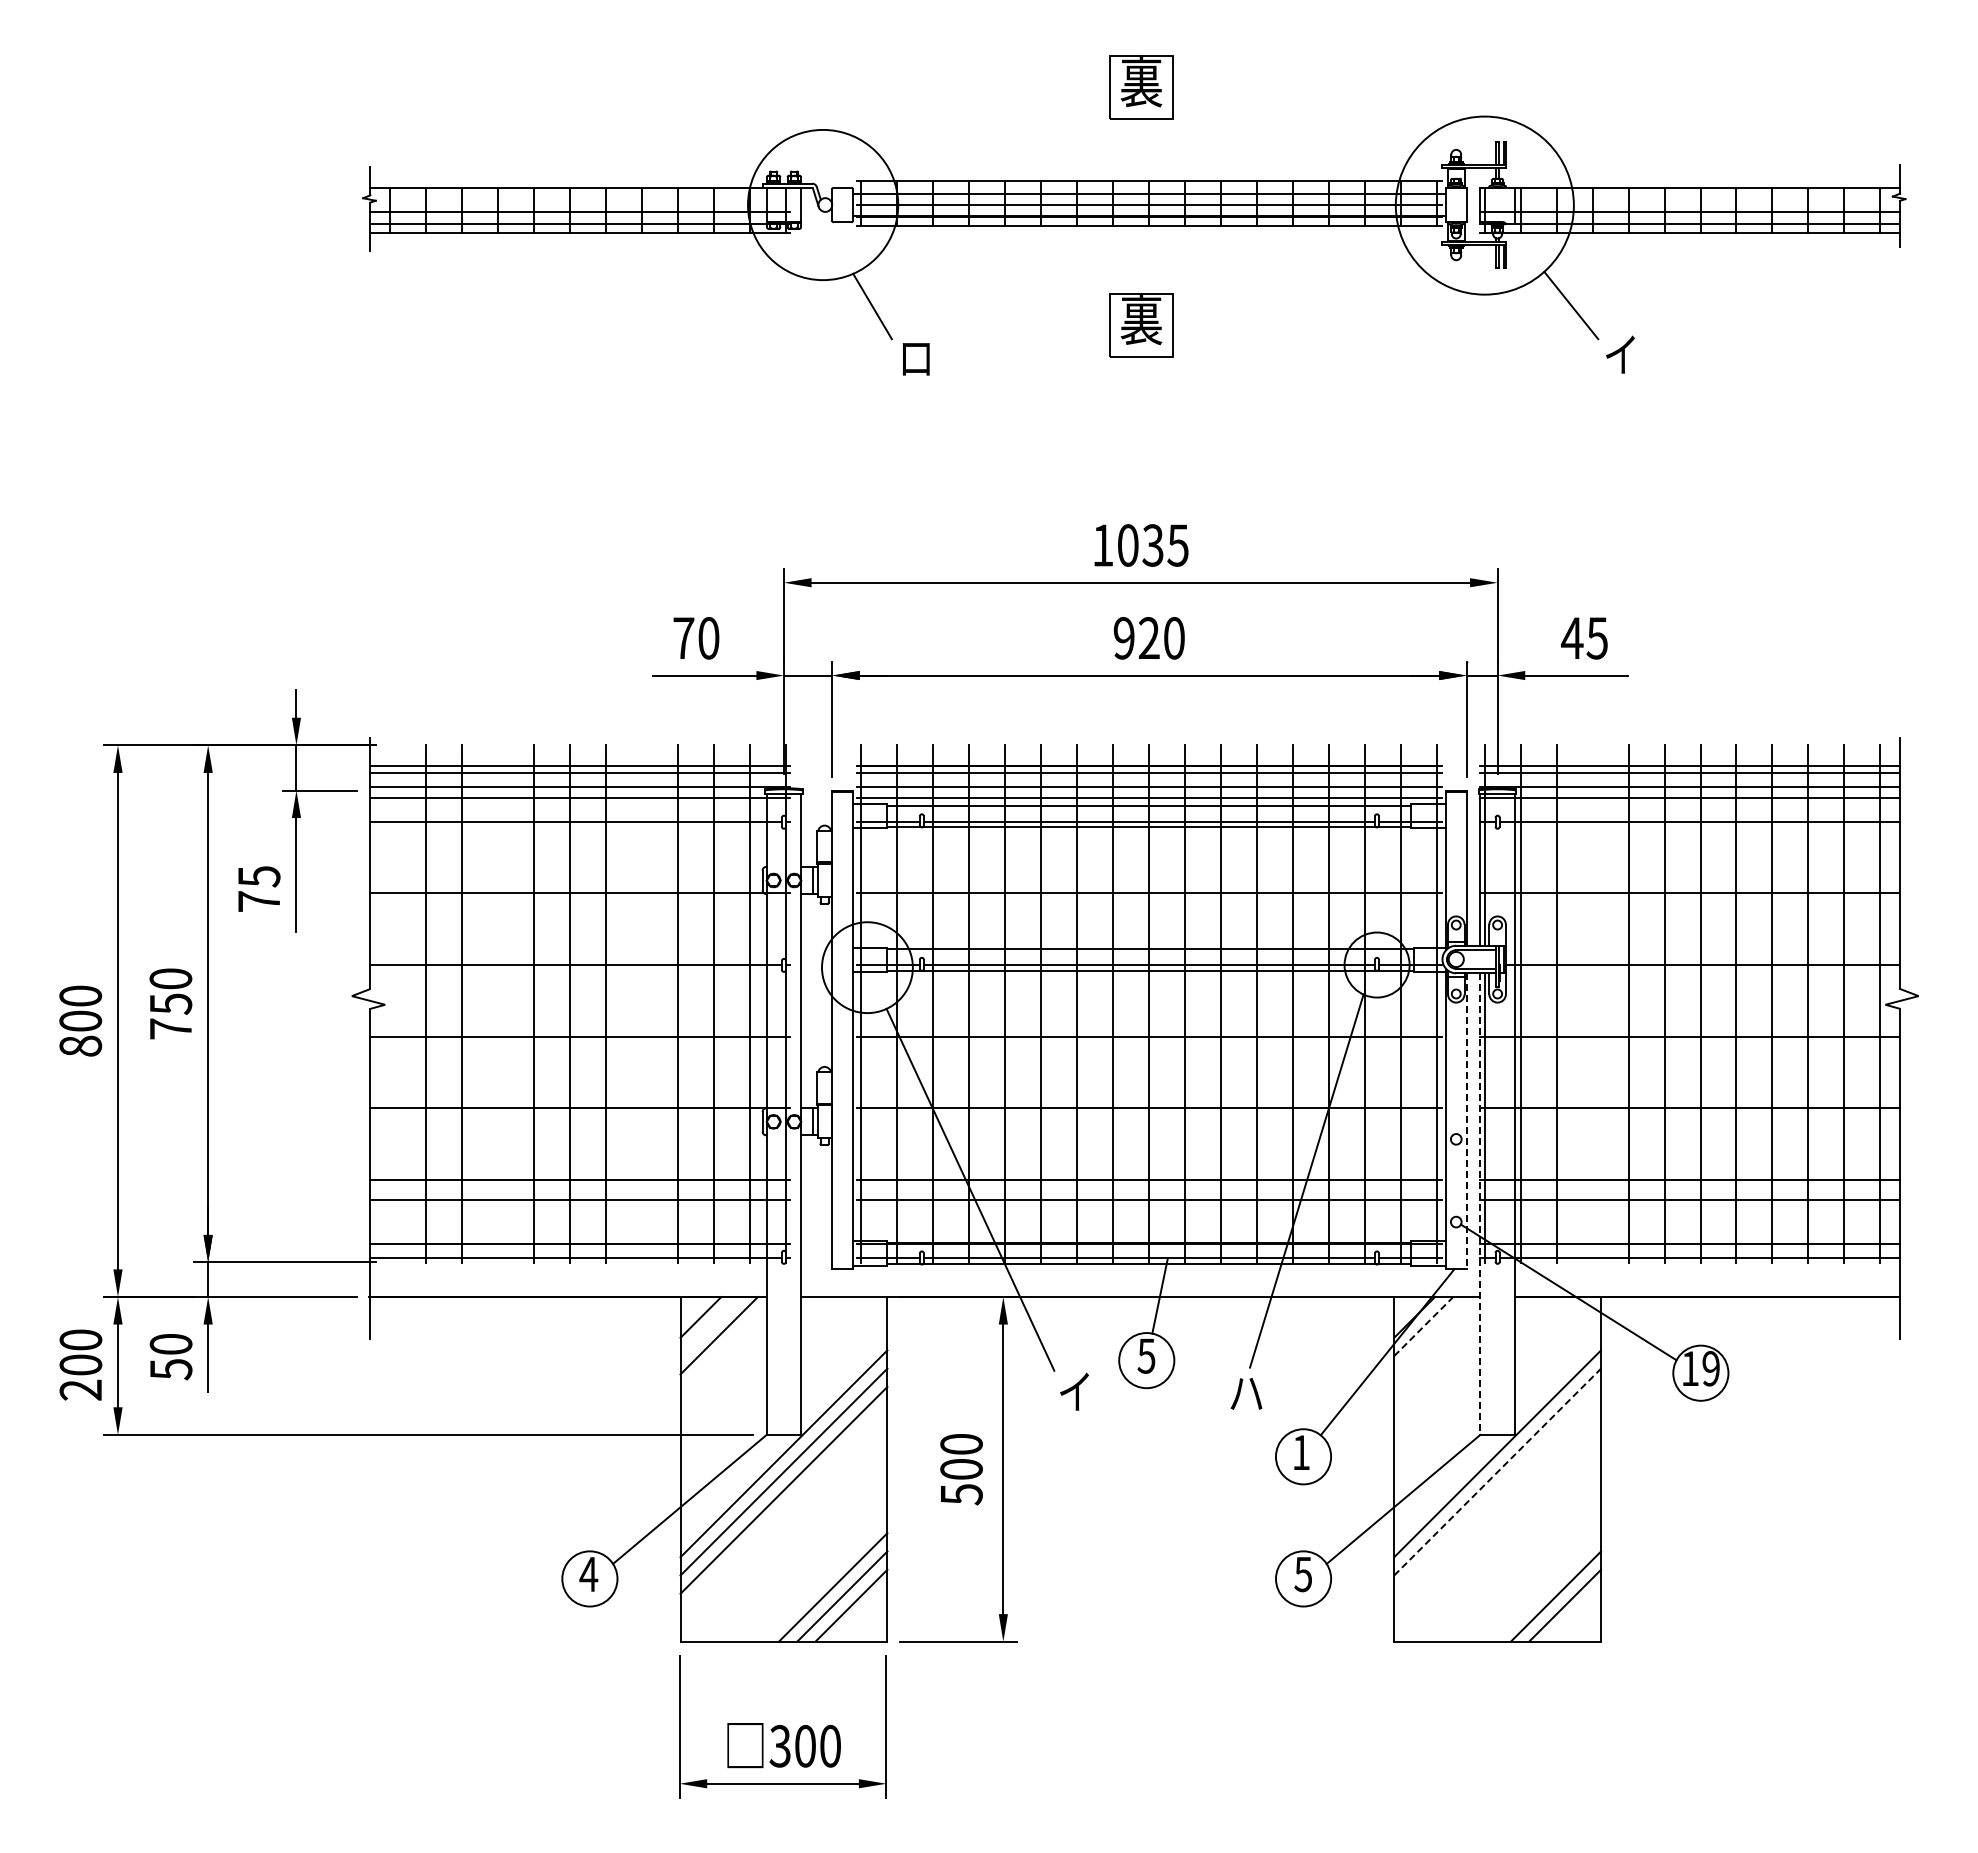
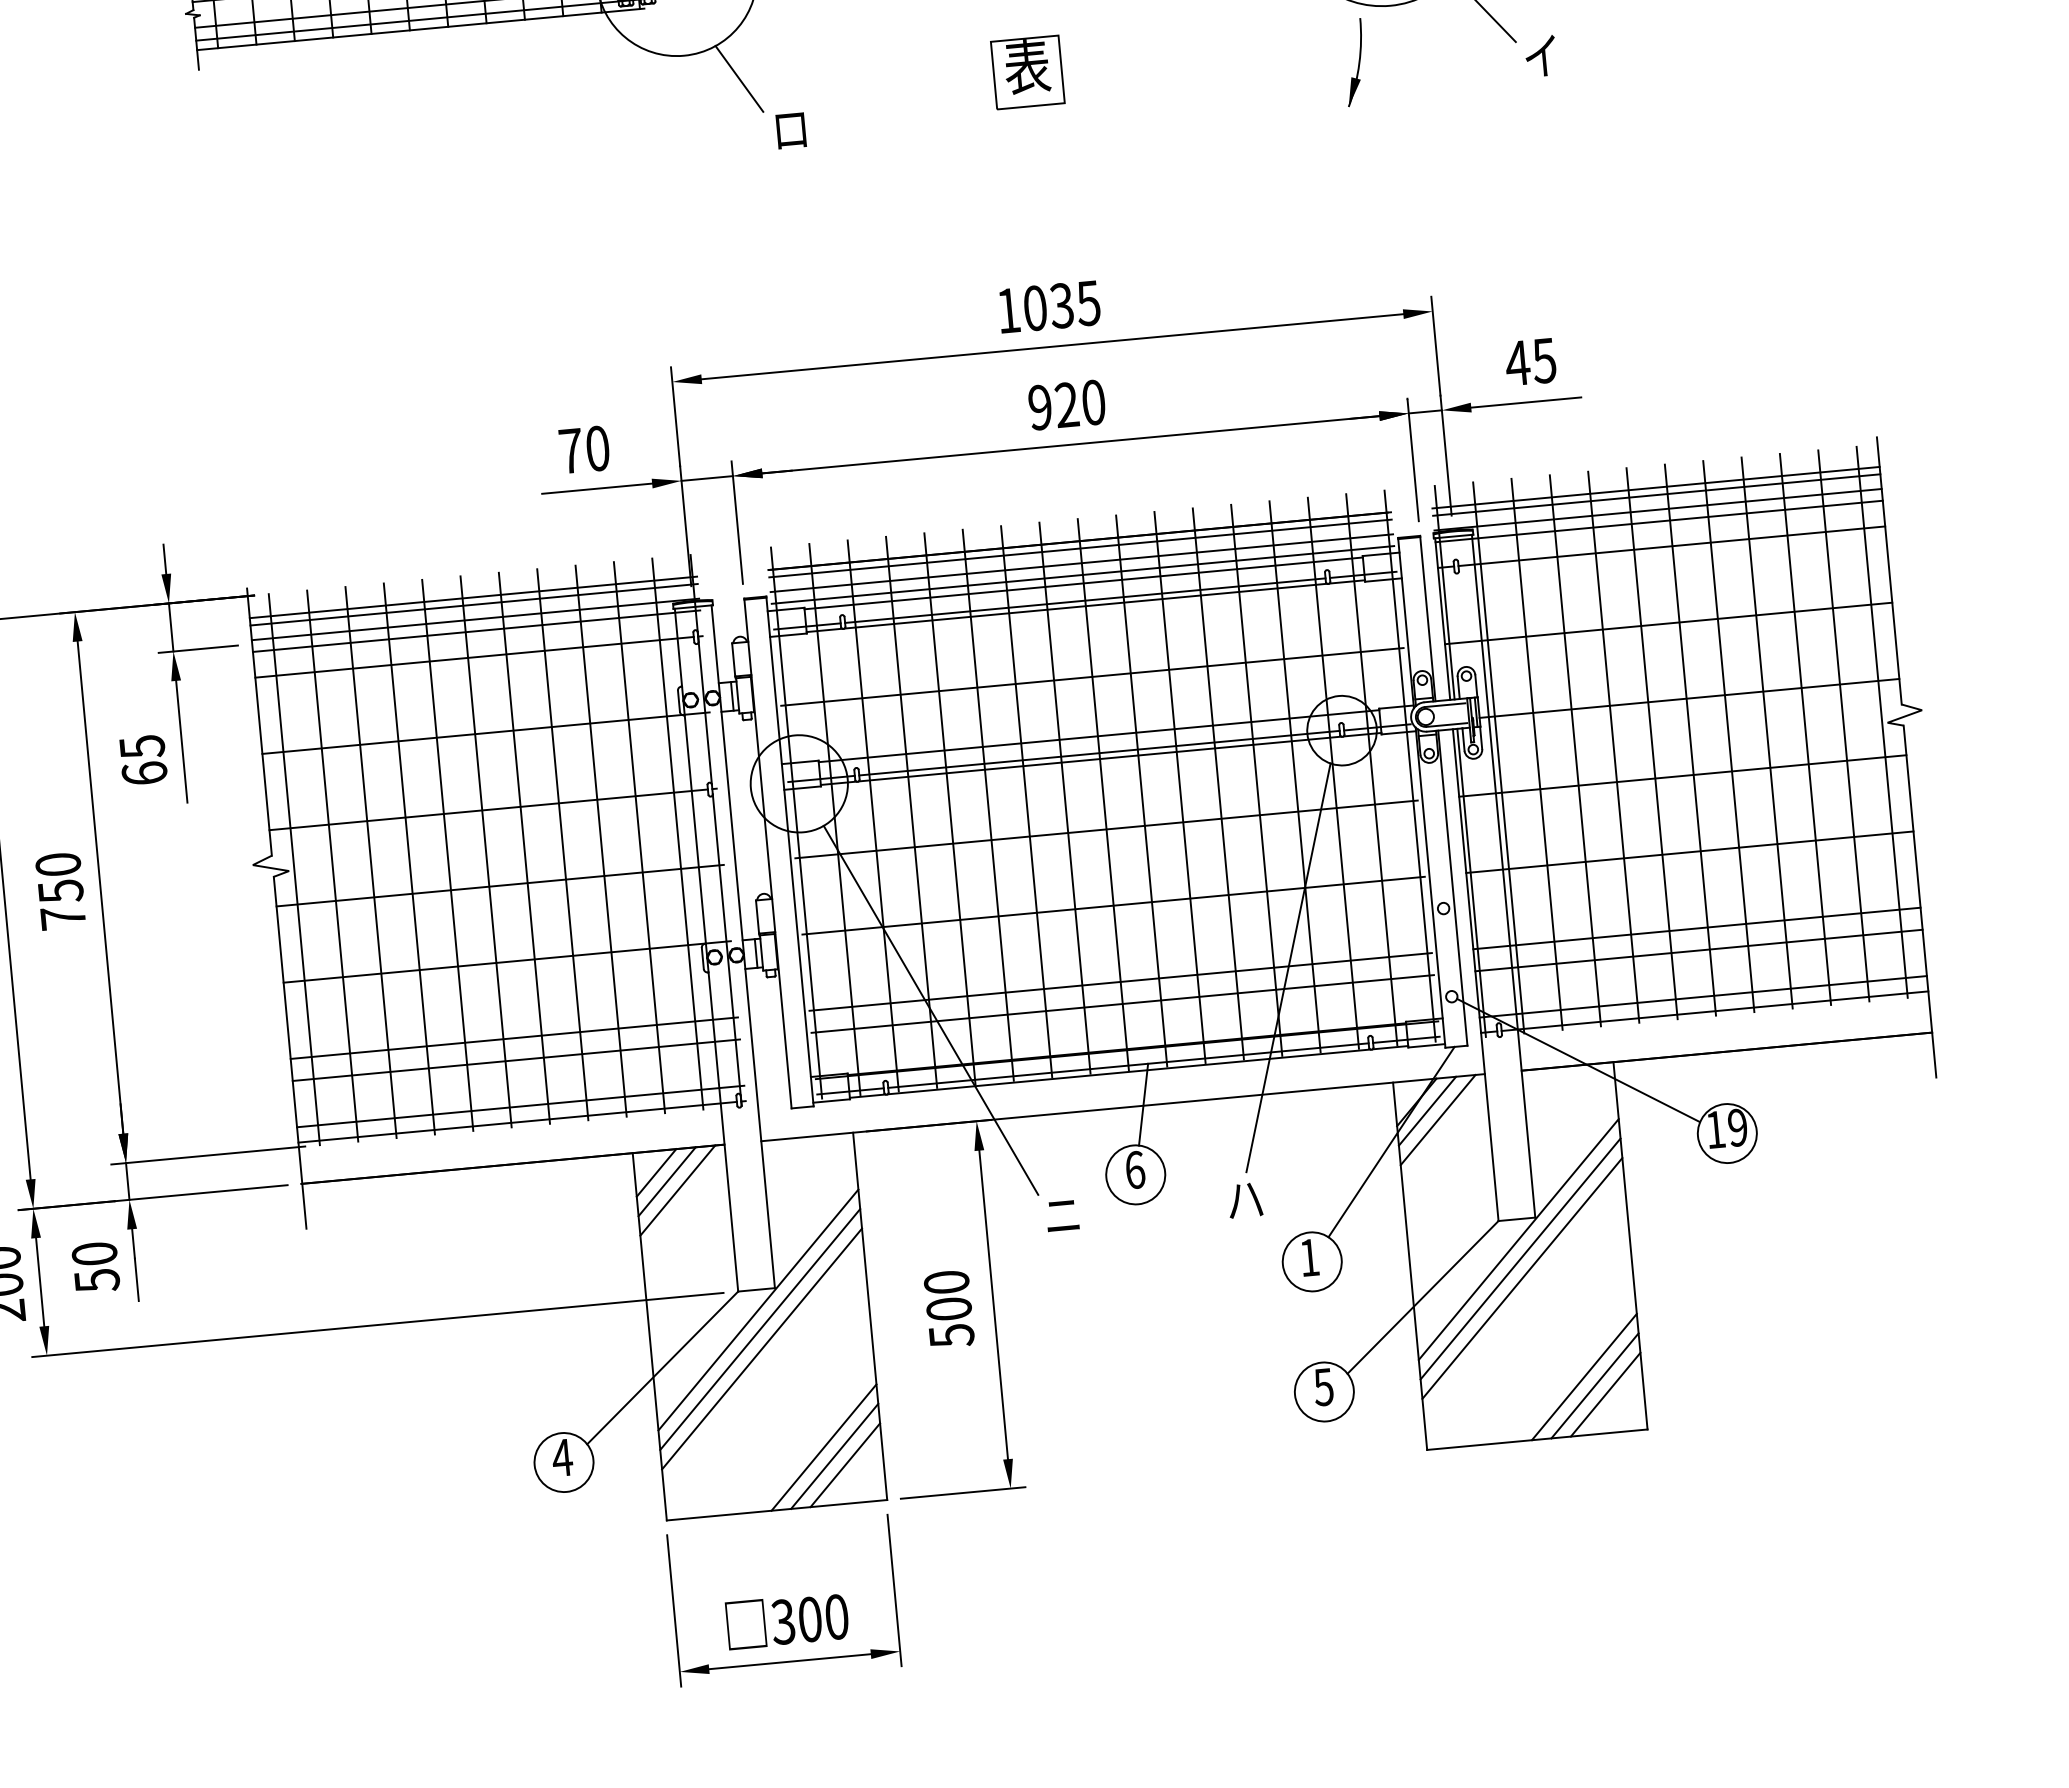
text: (1141, 321) -> (1027, 68), 裏 -> 表
part: (1446, 344) -> (1354, 62), added
text: (258, 901) -> (143, 773), 75 -> 65
line: (390, 1003) -> (294, 869), added
line: (498, 1003) -> (409, 858), added
line: (642, 1003) -> (563, 844), added
line: (1592, 1003) -> (1575, 750), added
line: (1466, 1121) -> (1452, 888), dashed -> solid
line: (1480, 1204) -> (1475, 975), dashed -> solid
line: (709, 1326) -> (666, 1181), added
line: (1423, 1326) -> (1427, 1111), dashed -> solid
line: (1432, 1335) -> (1437, 1119), added
text: (1146, 1355) -> (1134, 1169), 5 -> 6
text: (1075, 1391) -> (1062, 1214), イ -> ニ
line: (1497, 1471) -> (1520, 1258), dashed -> solid
line: (1497, 1489) -> (1522, 1277), added
line: (1546, 1587) -> (1584, 1377), added

